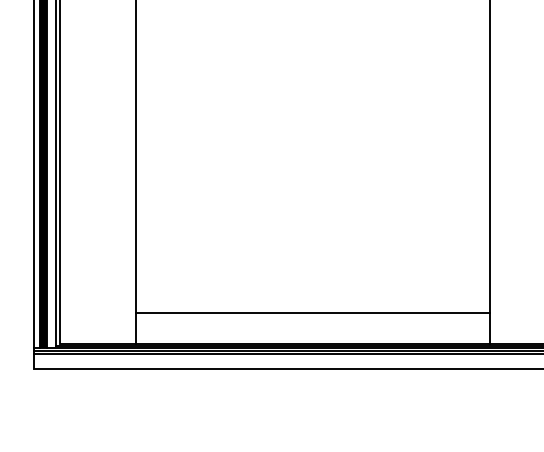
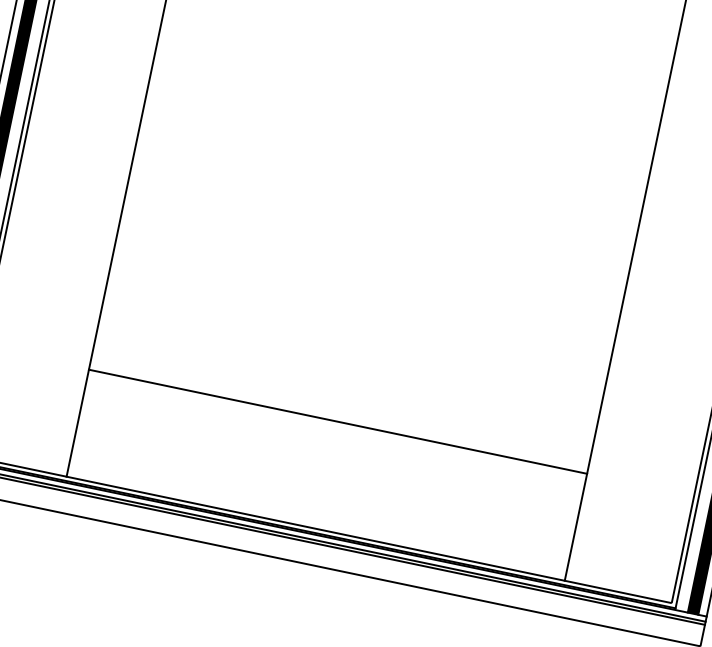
line: (312, 312) -> (337, 421), moved

